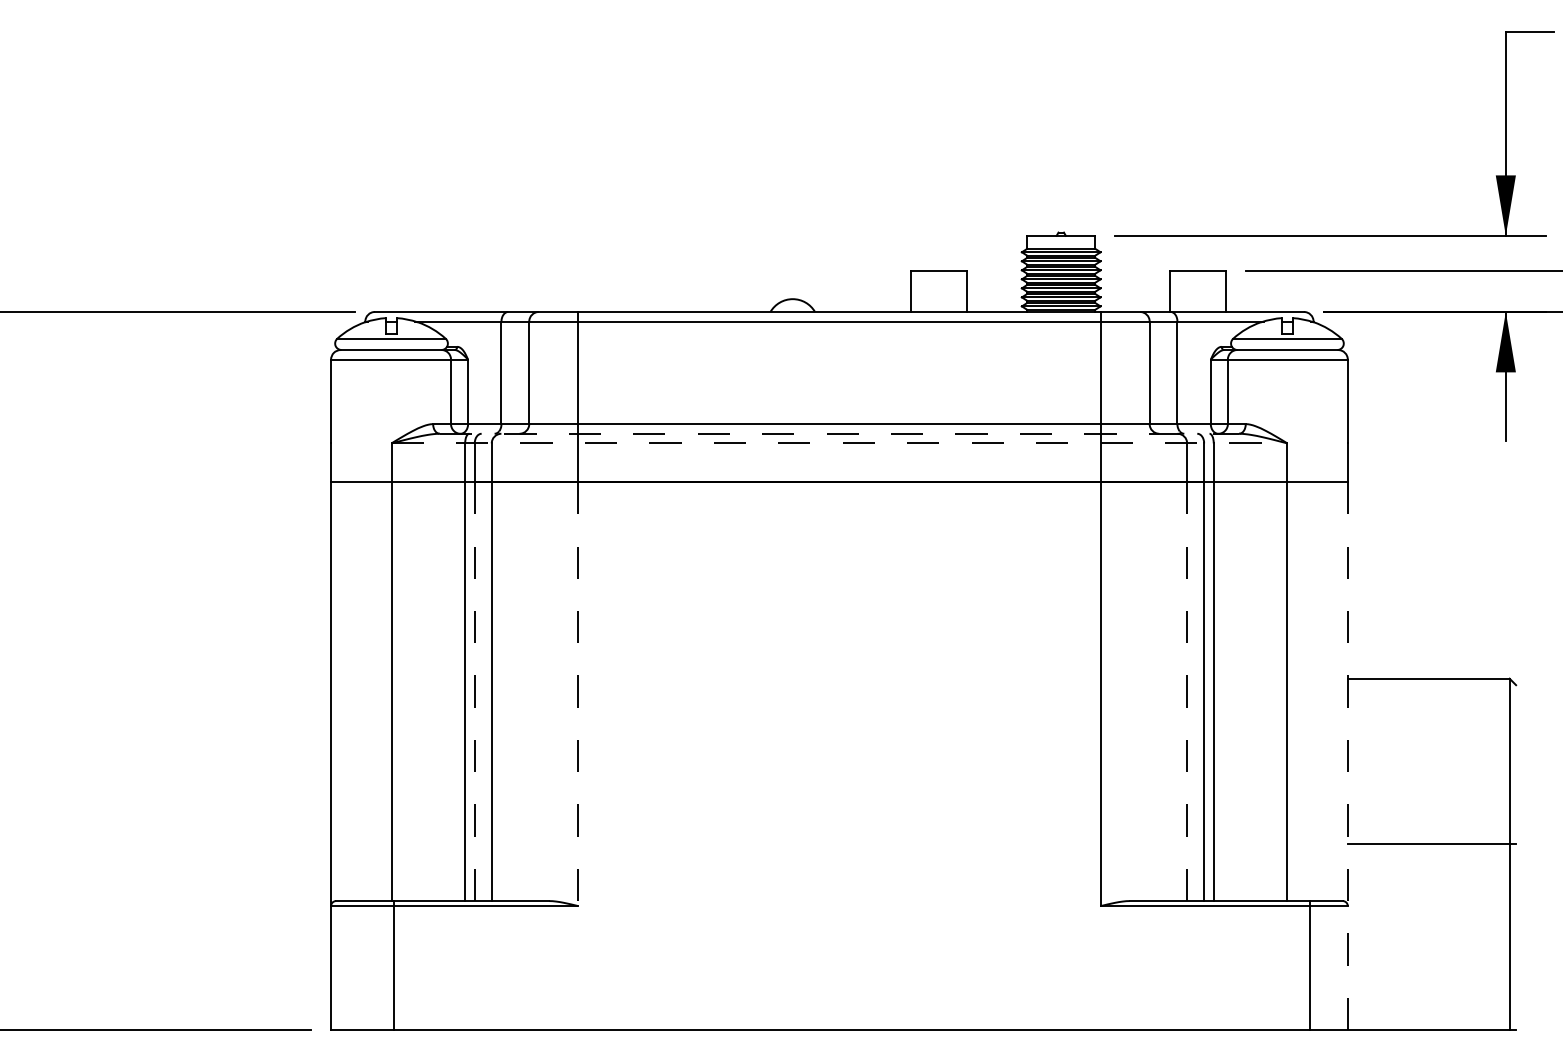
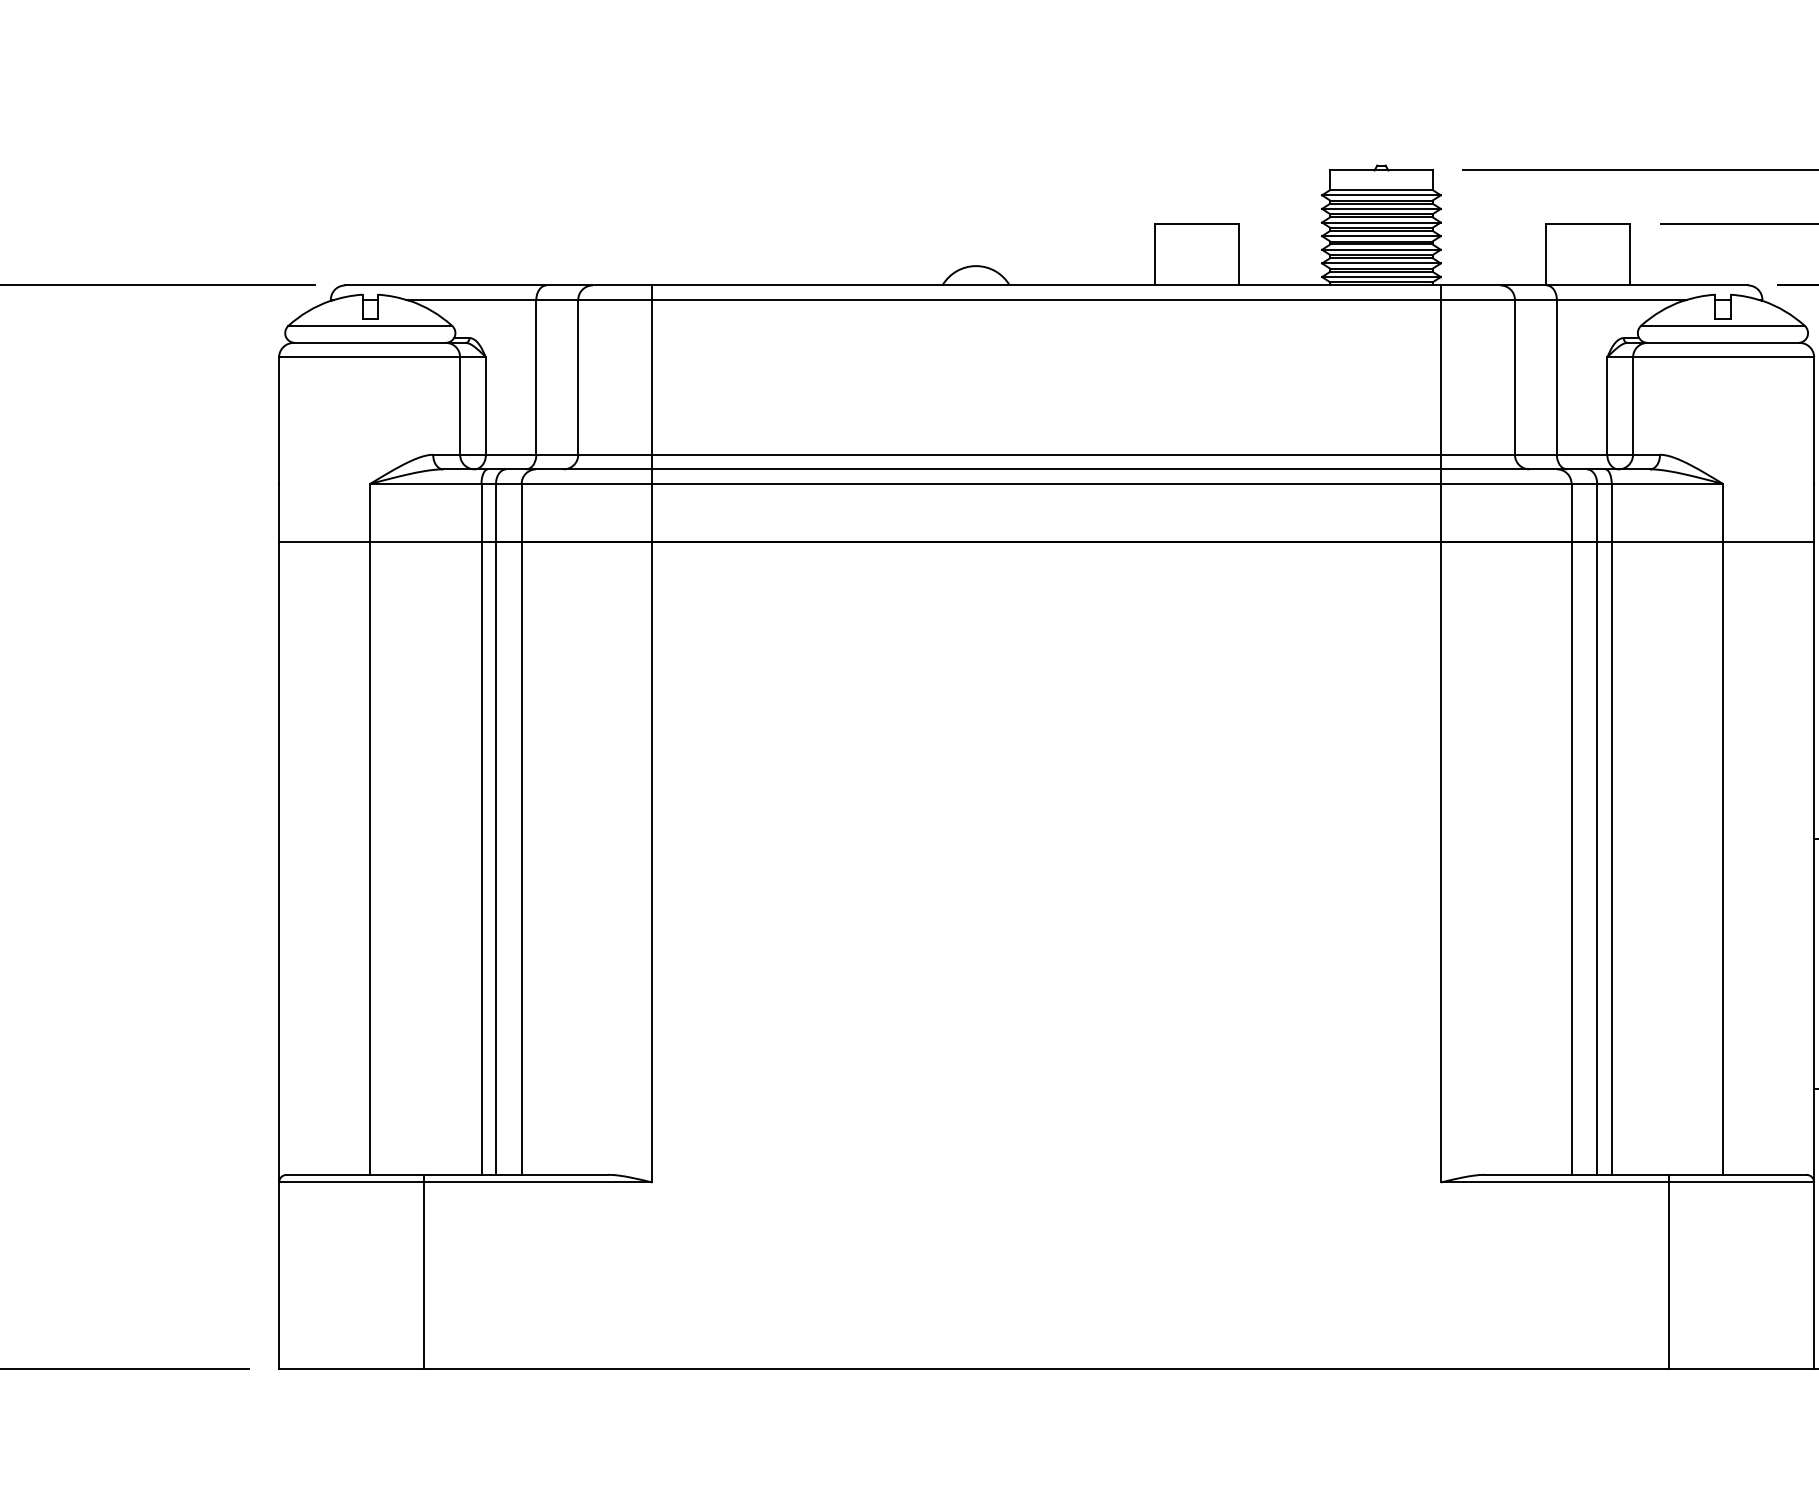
line: (839, 433) -> (1046, 468), dashed -> solid
line: (839, 443) -> (1046, 484), dashed -> solid
line: (474, 691) -> (495, 858), dashed -> solid
line: (1187, 691) -> (1572, 858), dashed -> solid
line: (578, 694) -> (652, 862), dashed -> solid
line: (1347, 756) -> (1813, 956), dashed -> solid
line: (394, 965) -> (424, 1272), moved
line: (1309, 965) -> (1668, 1272), moved

